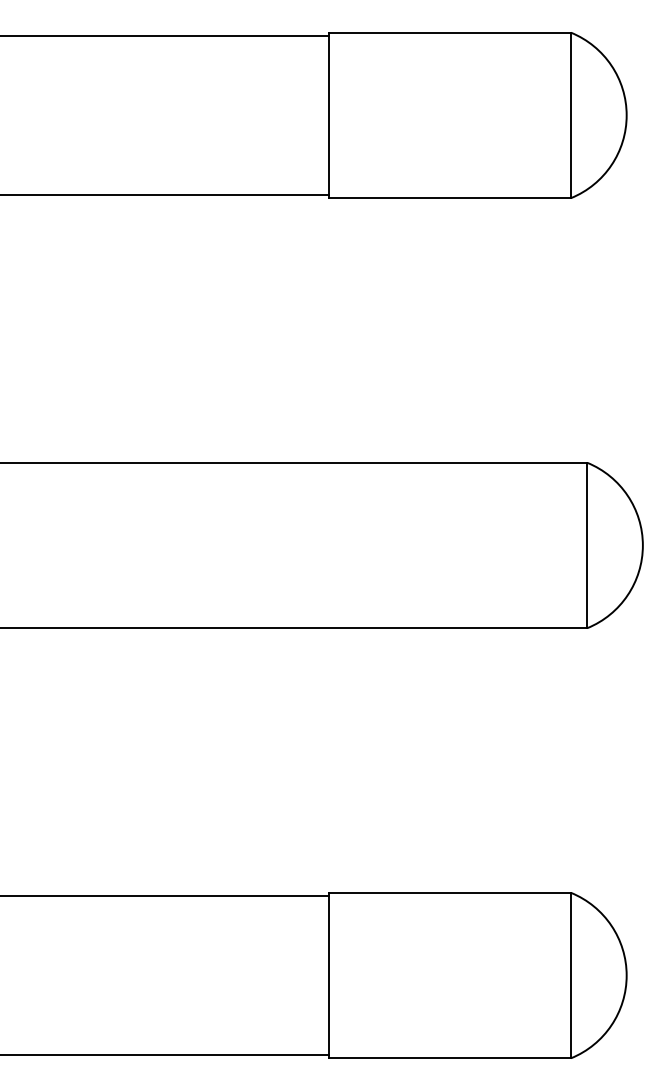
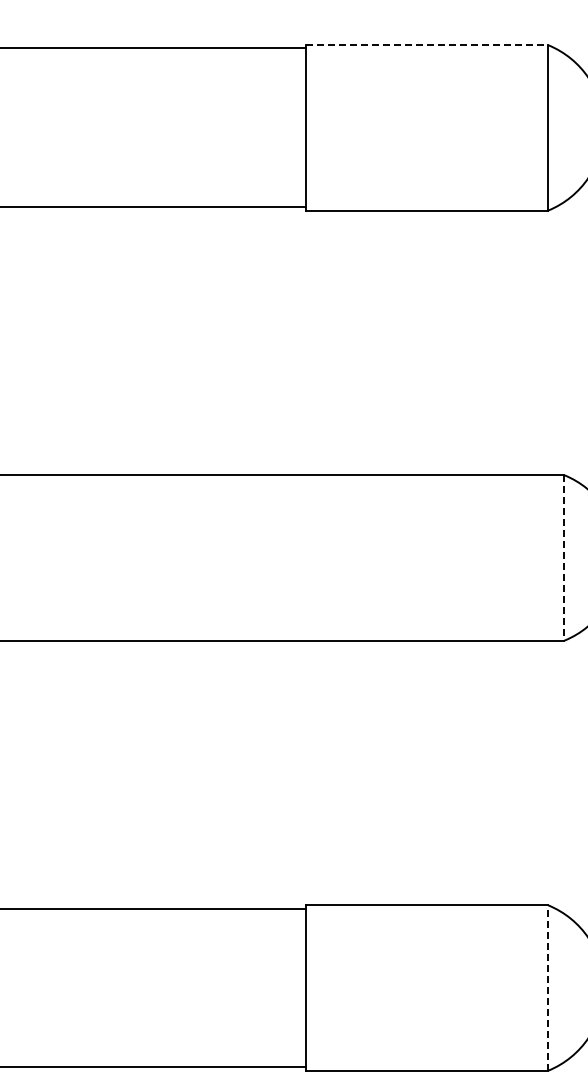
line: (450, 32) -> (427, 44), solid -> dashed
line: (587, 545) -> (564, 557), solid -> dashed
line: (571, 975) -> (548, 987), solid -> dashed

